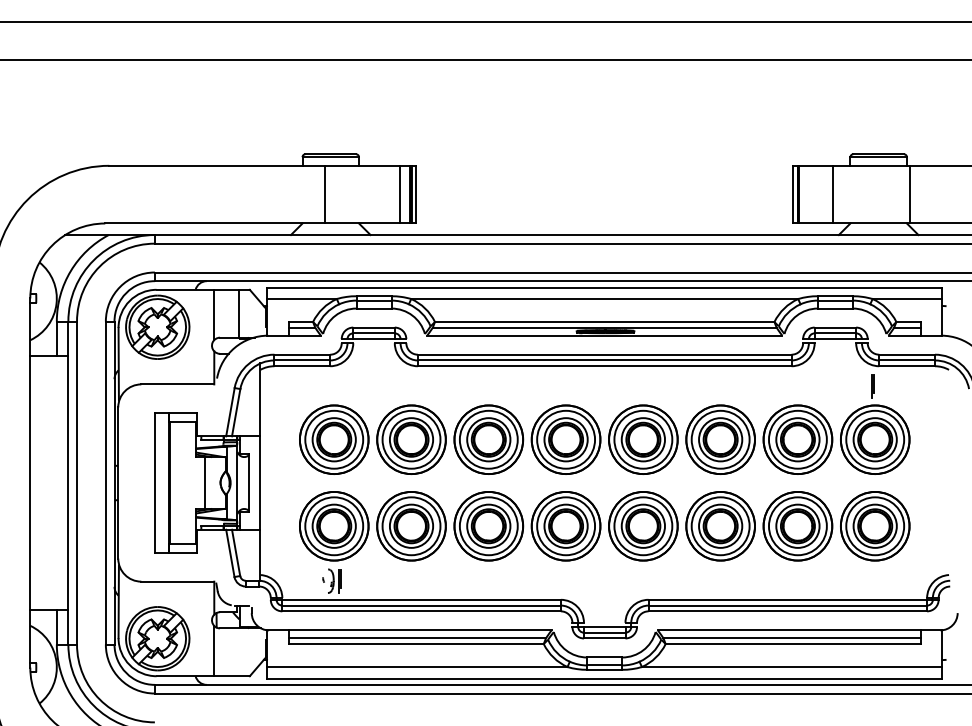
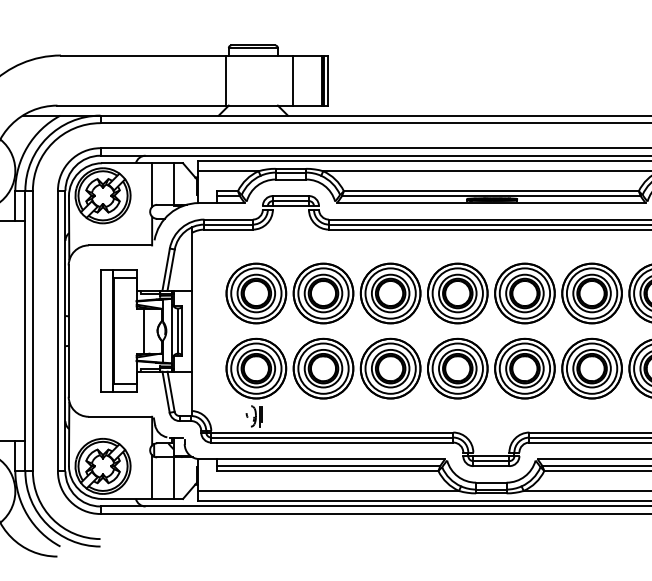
line: (324, 194) -> (226, 80), moved
line: (399, 194) -> (293, 80), moved
line: (244, 482) -> (178, 330), added
line: (239, 652) -> (174, 478), added

